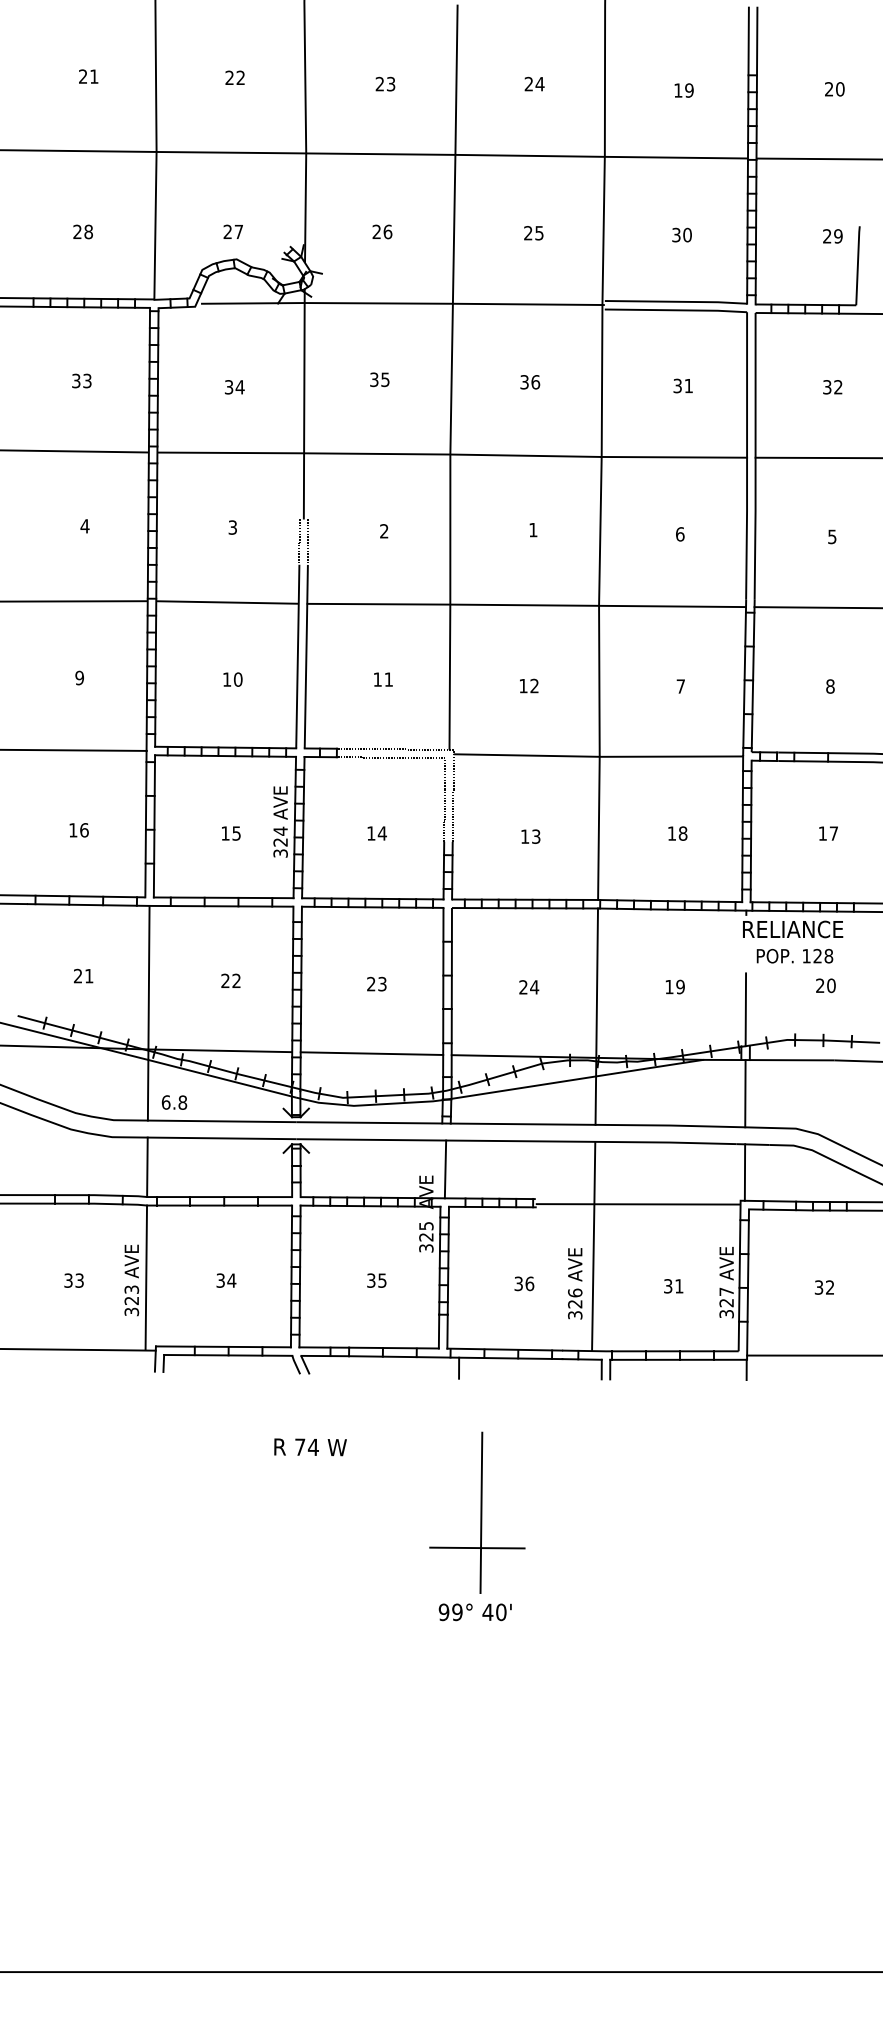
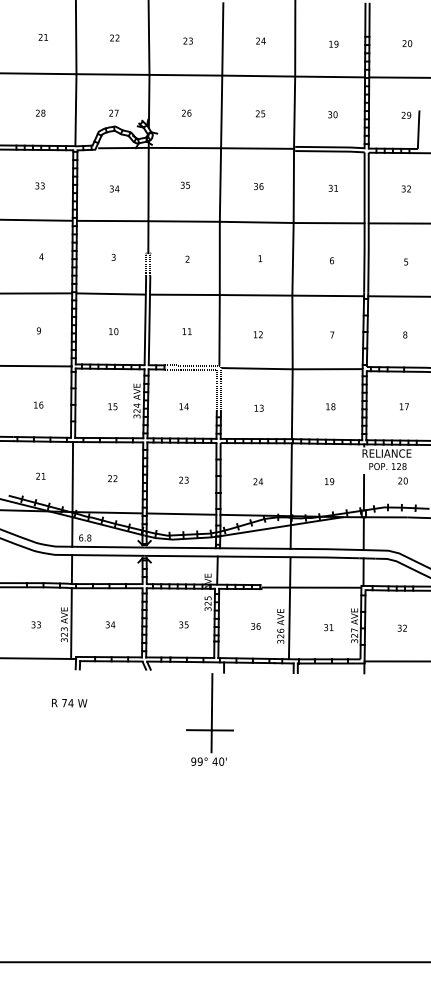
text: (310, 1447) -> (69, 703), moved
part: (476, 1525) -> (209, 719), moved

